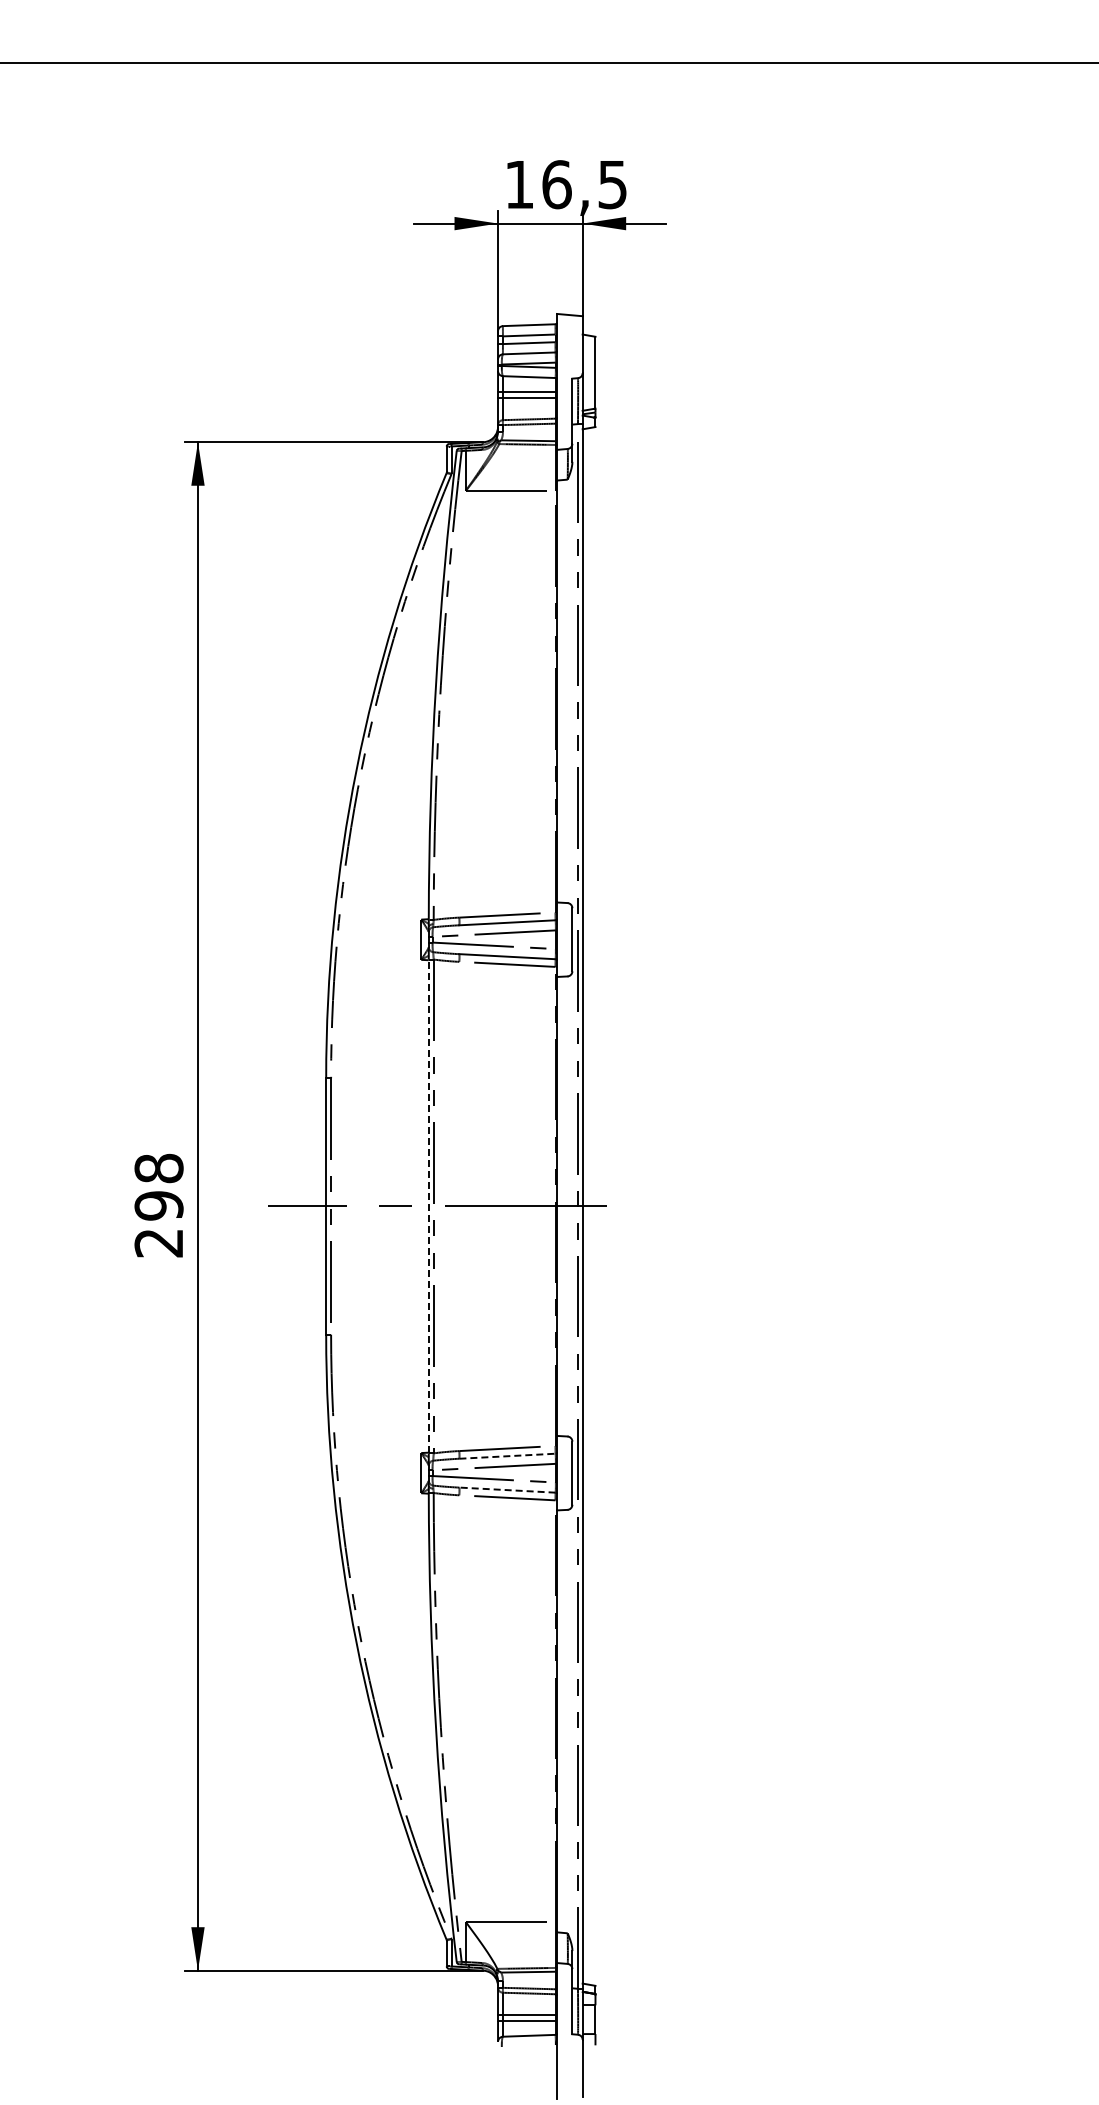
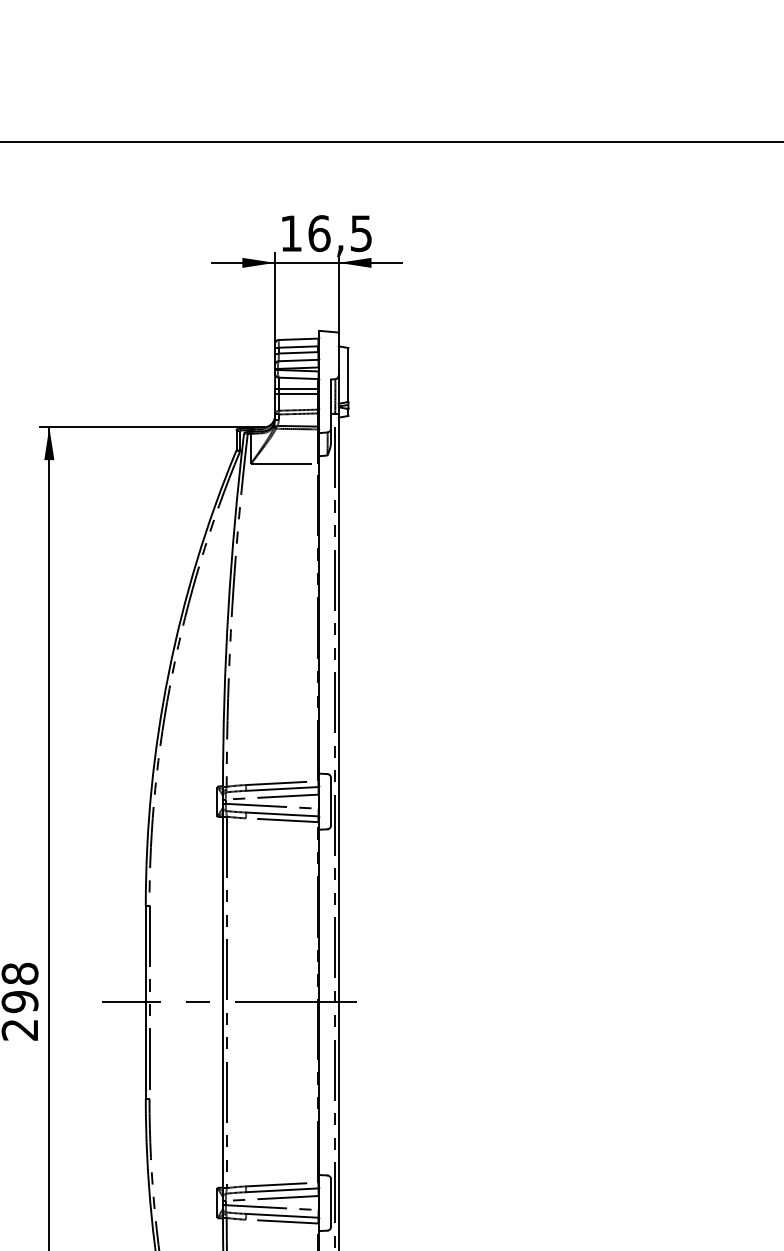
line: (428, 1206) -> (222, 1002), dashed -> solid
line: (507, 1456) -> (282, 1190), dashed -> solid
line: (506, 1490) -> (281, 1216), dashed -> solid

